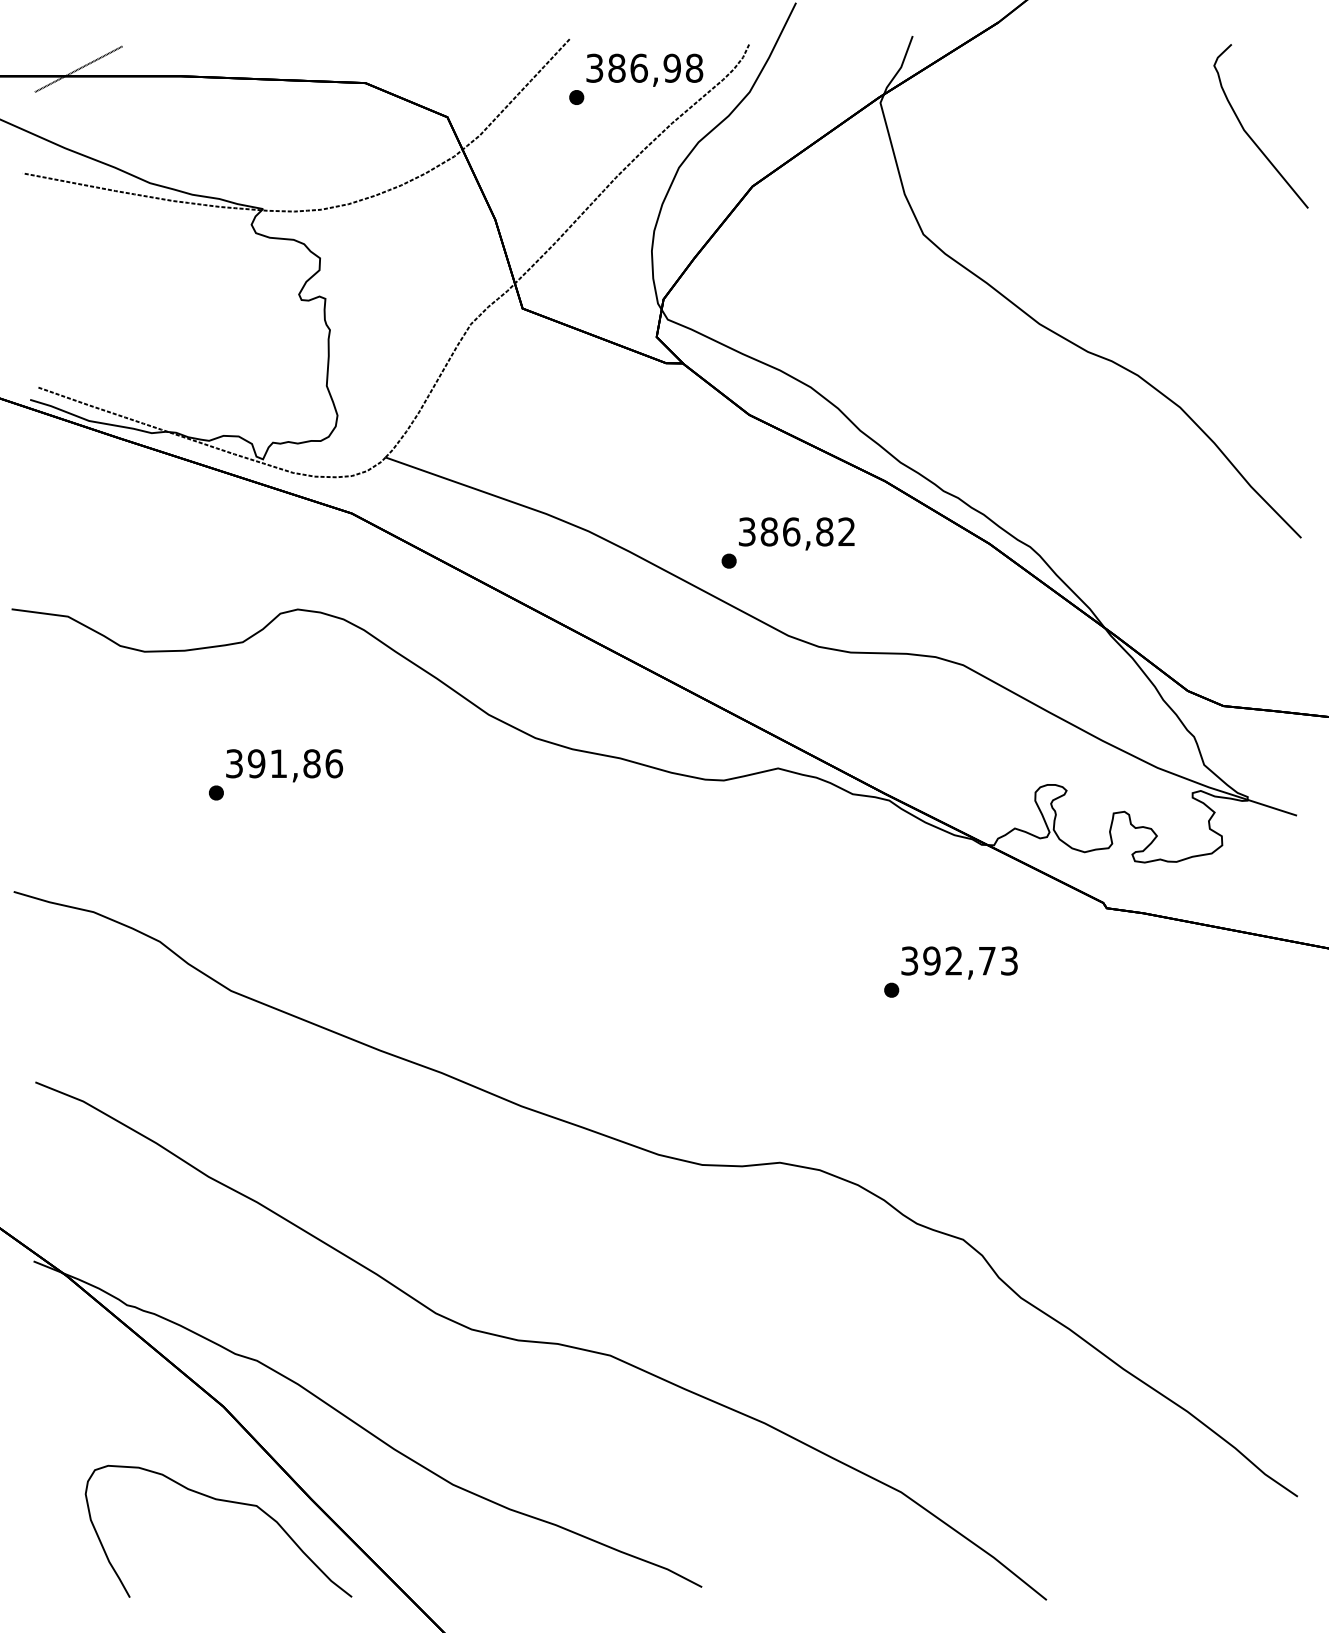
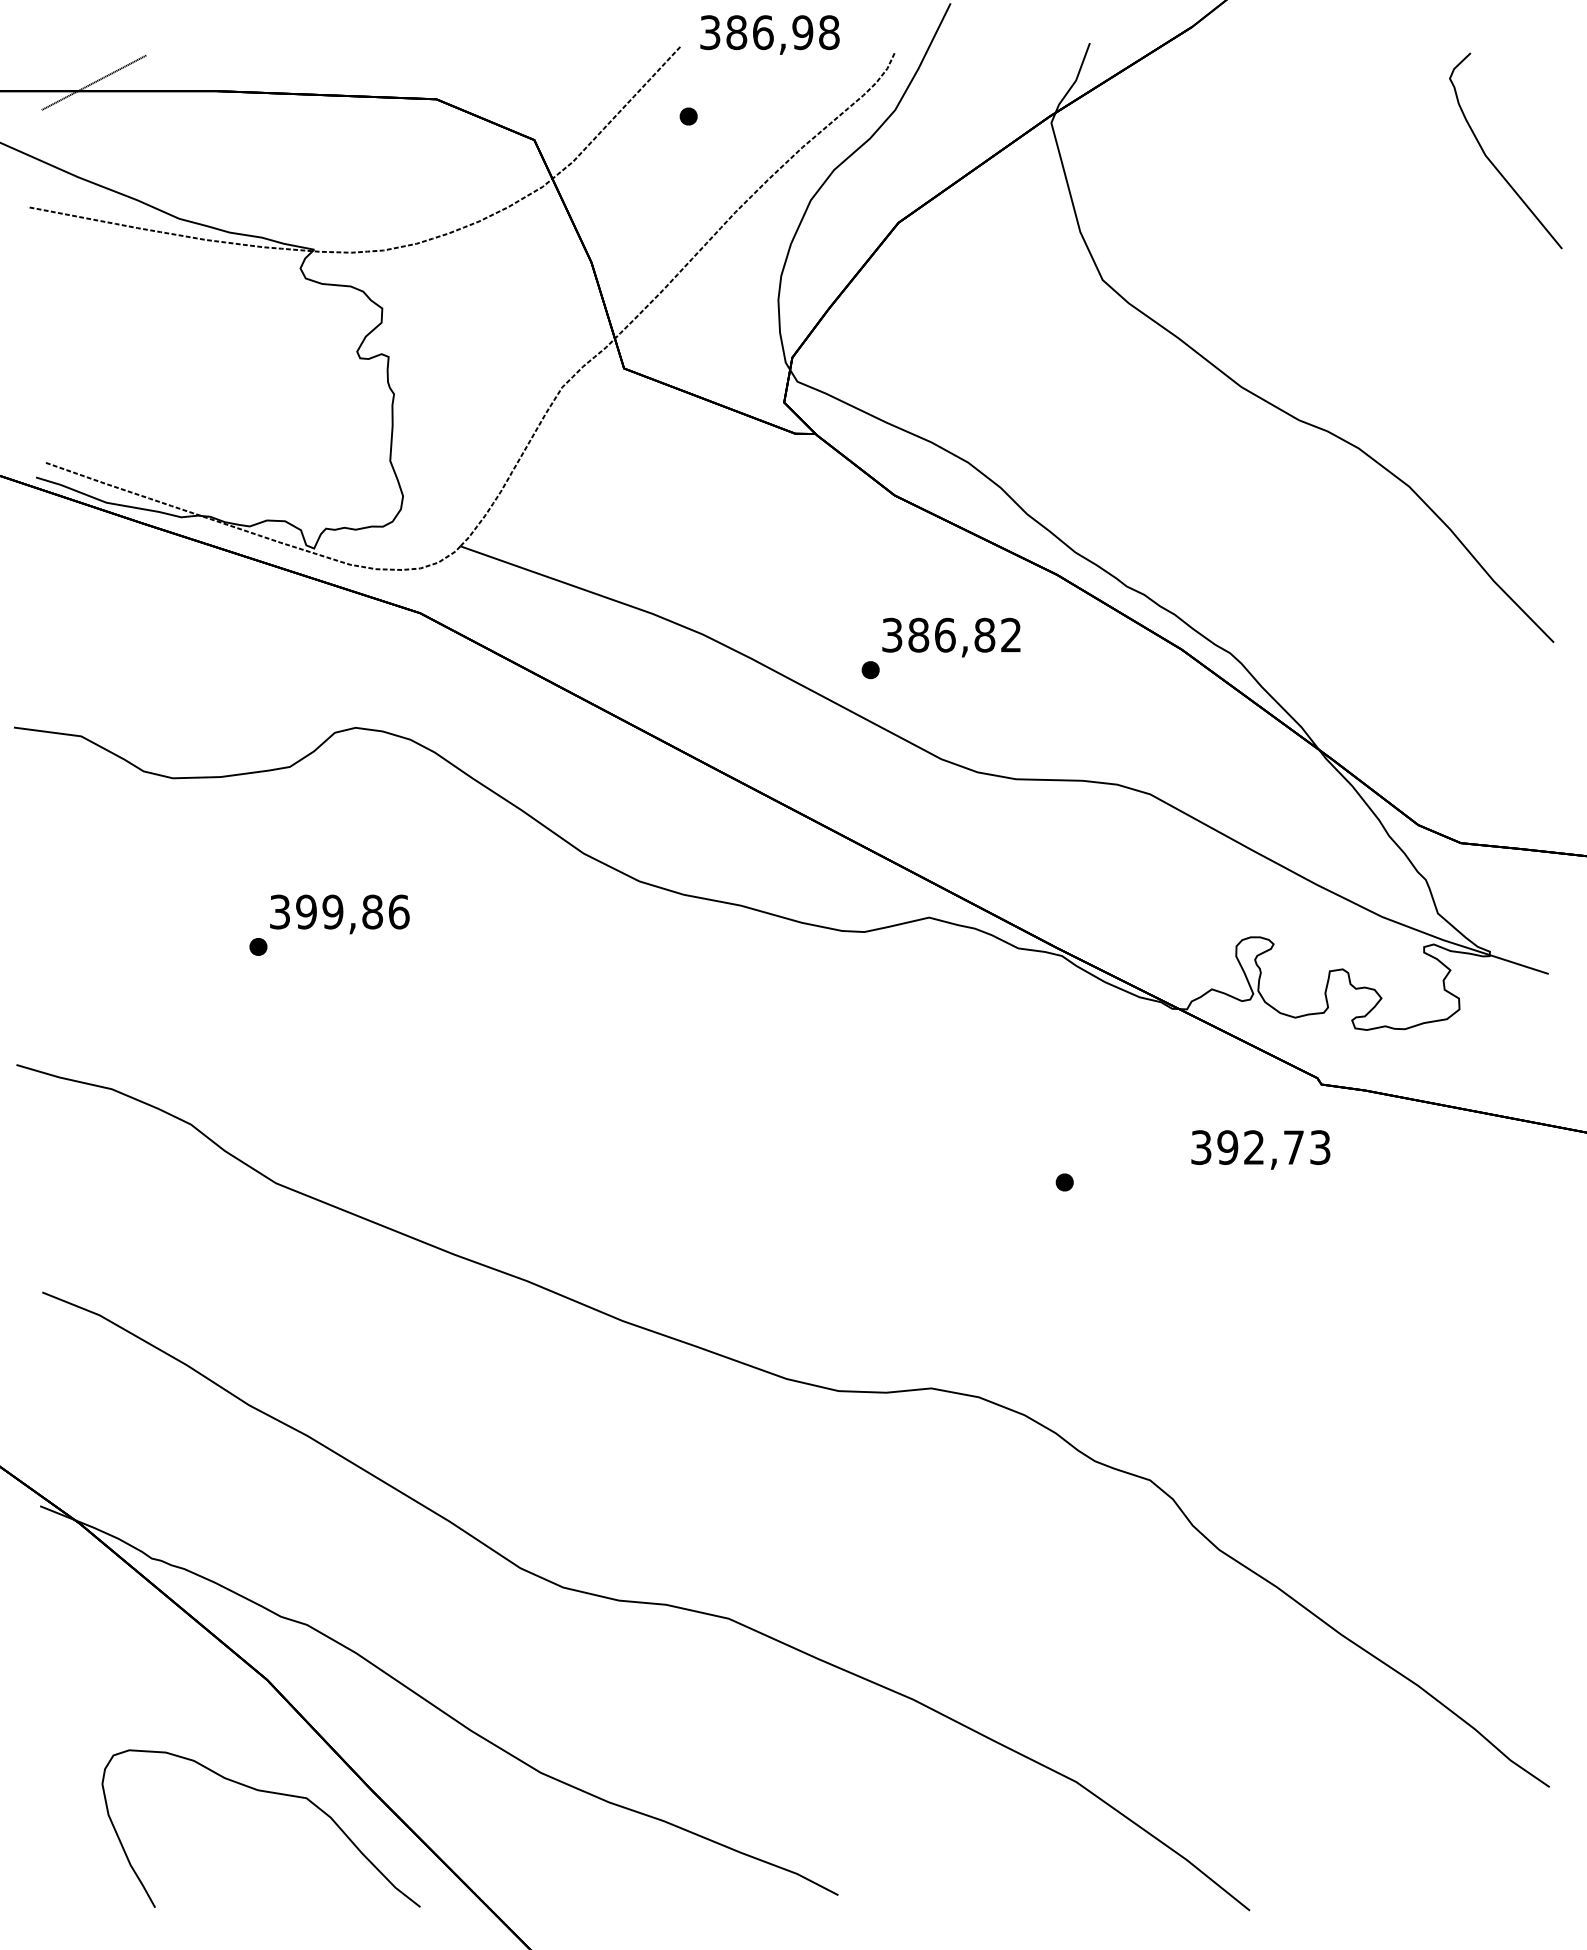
text: (644, 69) -> (769, 34), moved
text: (278, 763) -> (332, 911), 391,86 -> 399,86
text: (959, 962) -> (1260, 1149), moved

